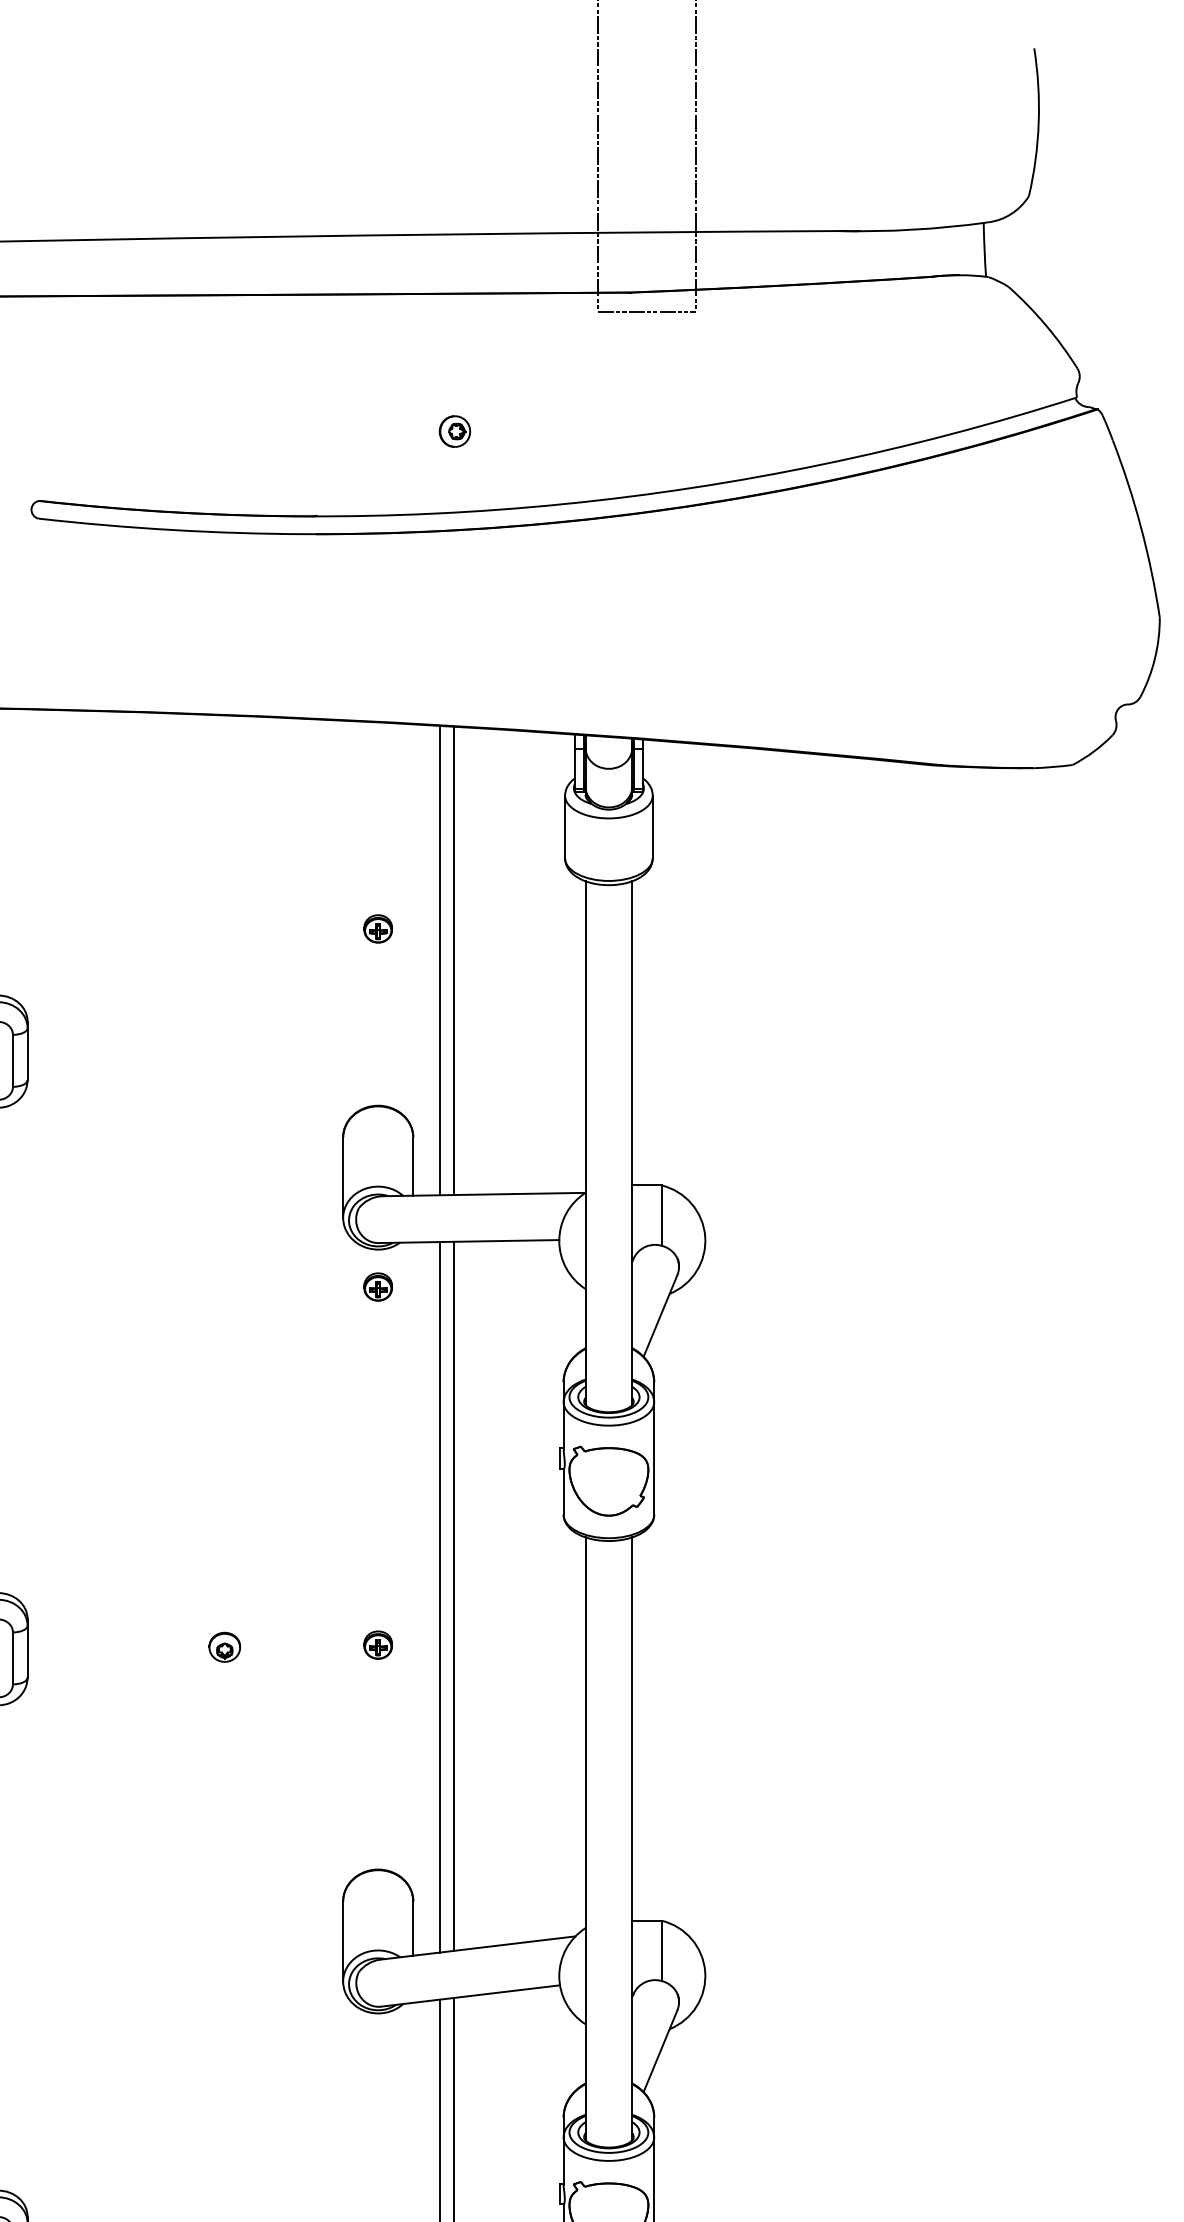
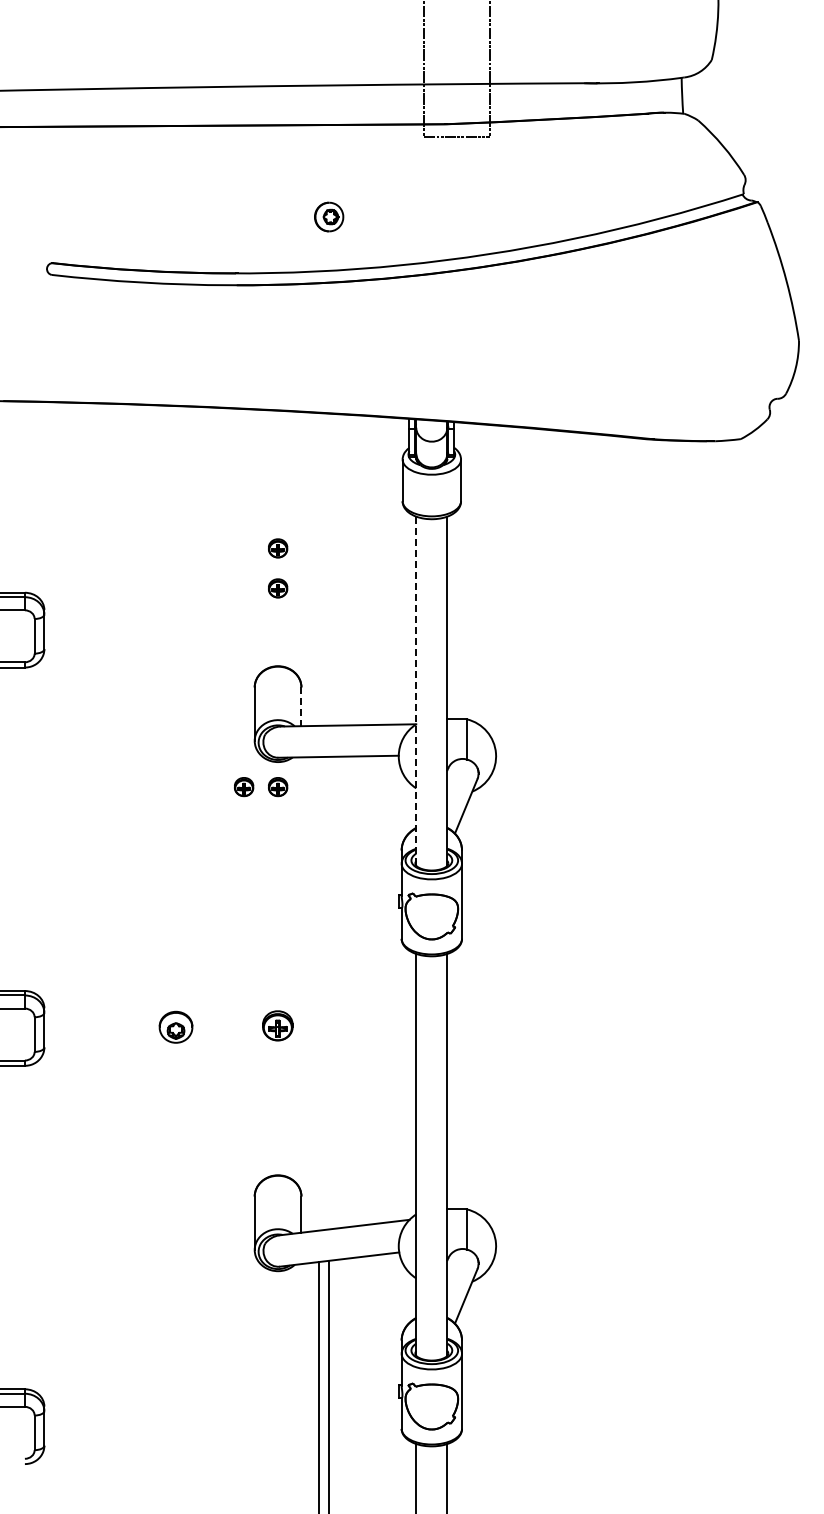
part: (455, 430) -> (329, 216), size x1.4
line: (440, 960) -> (319, 569), removed
line: (453, 960) -> (328, 569), removed
part: (378, 989) -> (278, 588), added
line: (585, 1143) -> (416, 691), solid -> dashed
line: (413, 1167) -> (301, 707), solid -> dashed
part: (327, 1287) -> (244, 787), added
line: (453, 1595) -> (328, 992), removed
line: (440, 1596) -> (319, 993), removed
part: (378, 1644) -> (278, 1025), size x1.6
part: (224, 1646) -> (175, 1026), size x1.6

